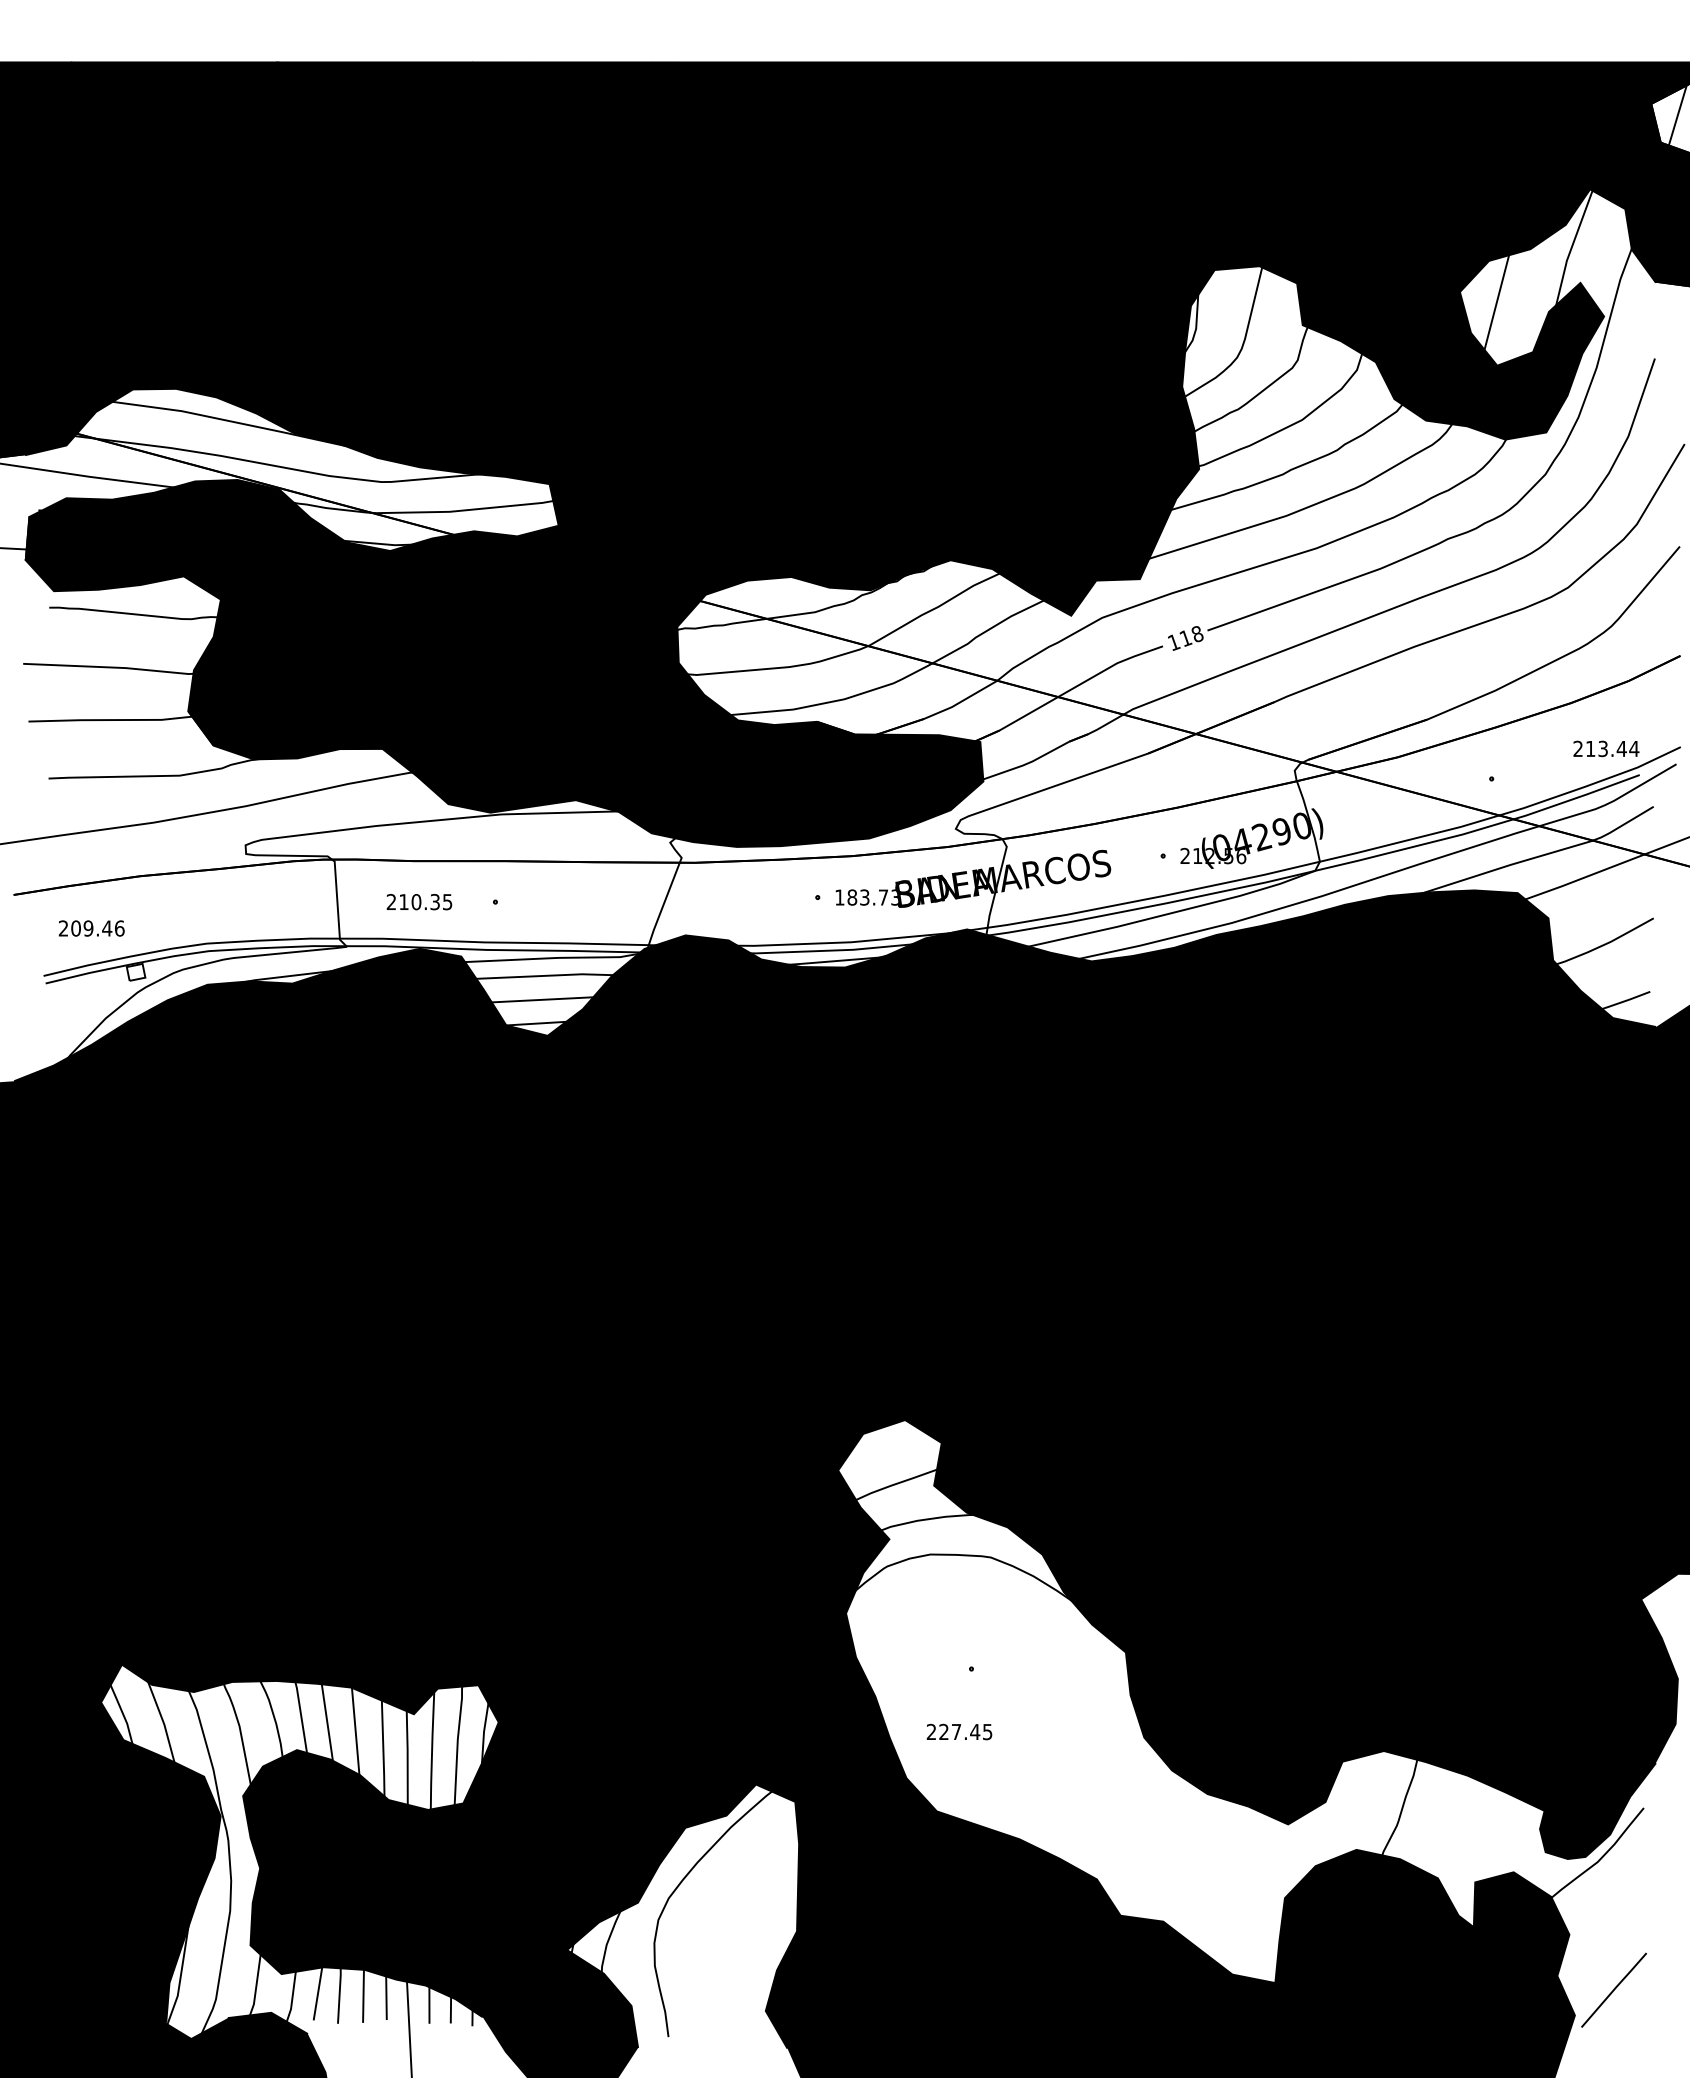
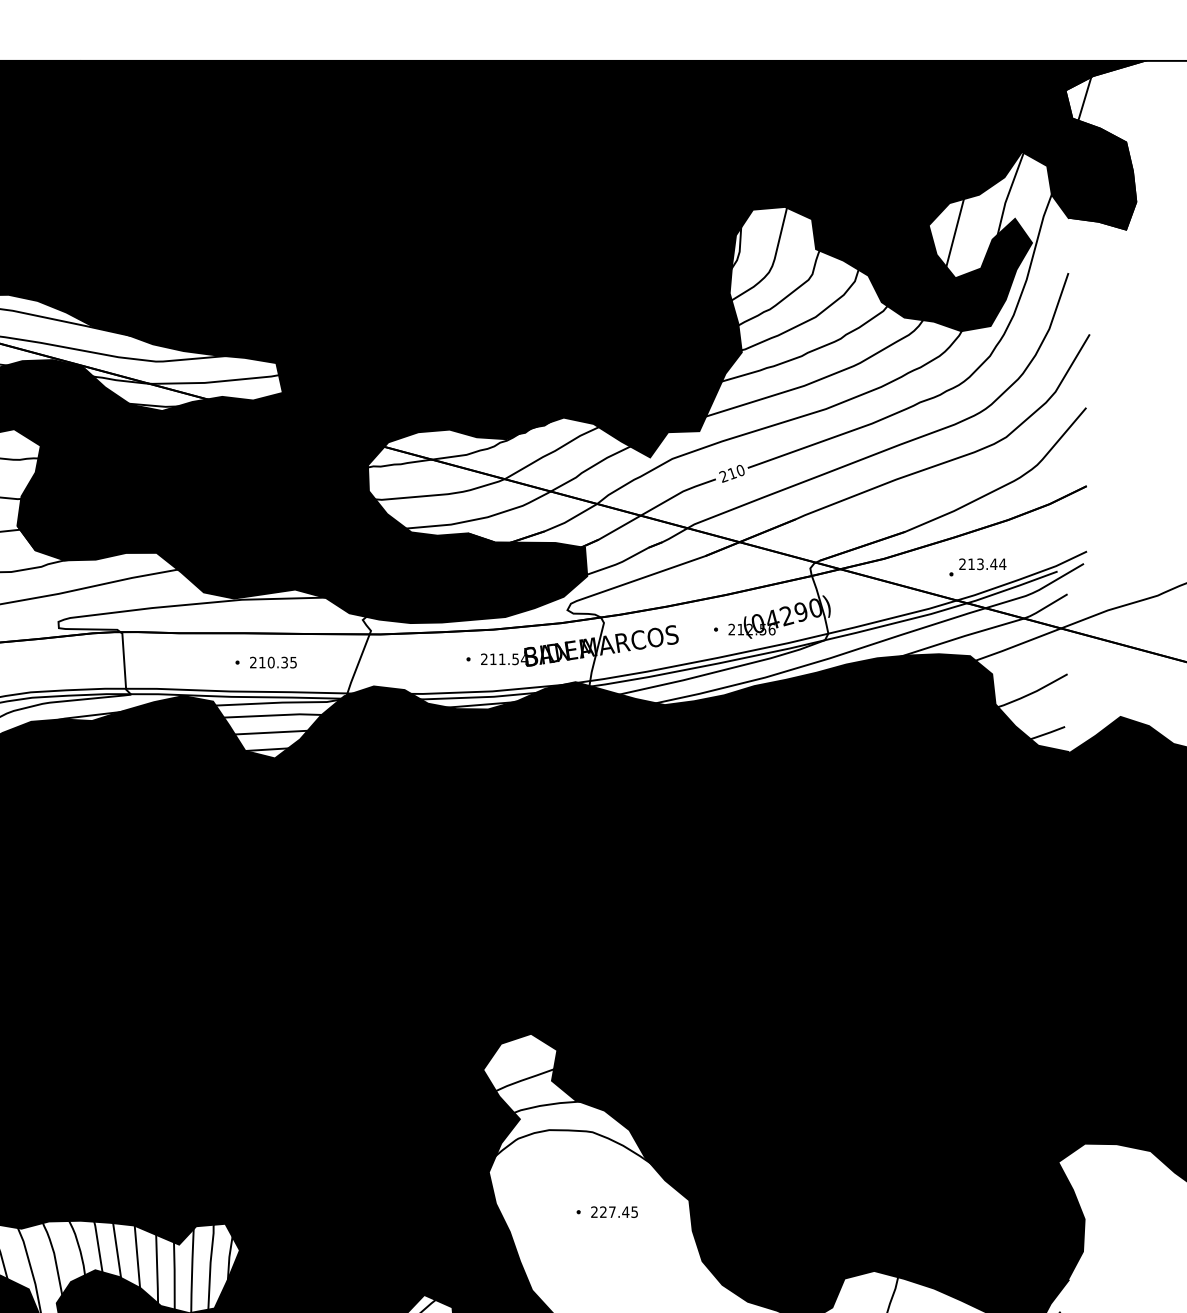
text: (1185, 638) -> (732, 473), 118 -> 210
text: (1606, 748) -> (982, 563), moved
text: (868, 897) -> (504, 659), 183.73 -> 211.54
text: (419, 902) -> (273, 662), moved
text: (959, 1731) -> (614, 1211), moved

